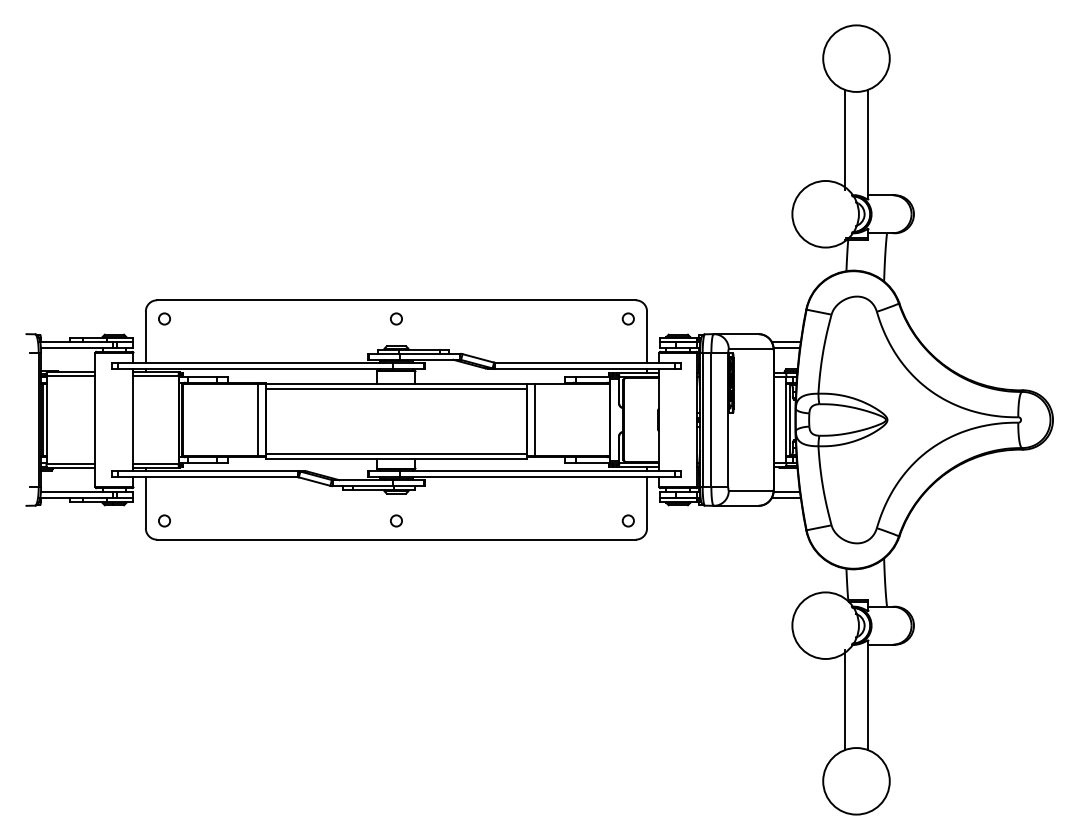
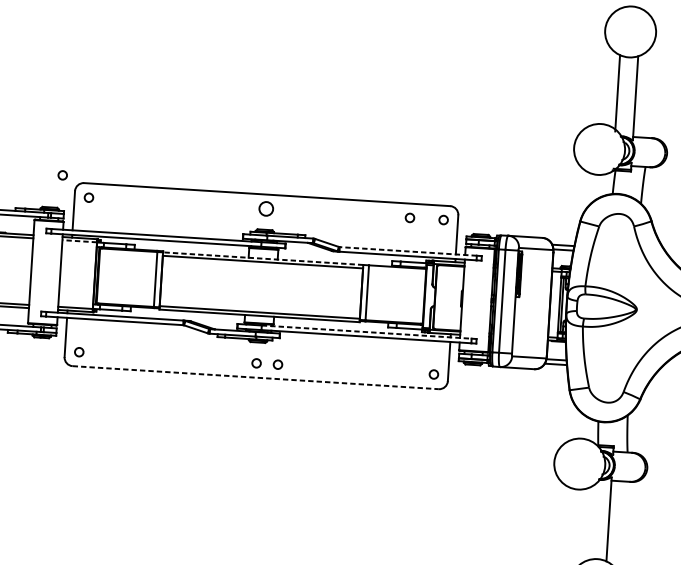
circle: (128, 291) -> (62, 174), added
circle: (396, 318) -> (266, 208), size x1.6
circle: (583, 318) -> (409, 217), added
line: (584, 362) -> (408, 251), solid -> dashed
line: (156, 376) -> (80, 241), solid -> dashed
line: (396, 384) -> (263, 259), solid -> dashed
line: (537, 471) -> (366, 332), solid -> dashed
circle: (424, 520) -> (278, 364), added
line: (396, 539) -> (255, 377), solid -> dashed
line: (844, 700) -> (590, 522), removed

